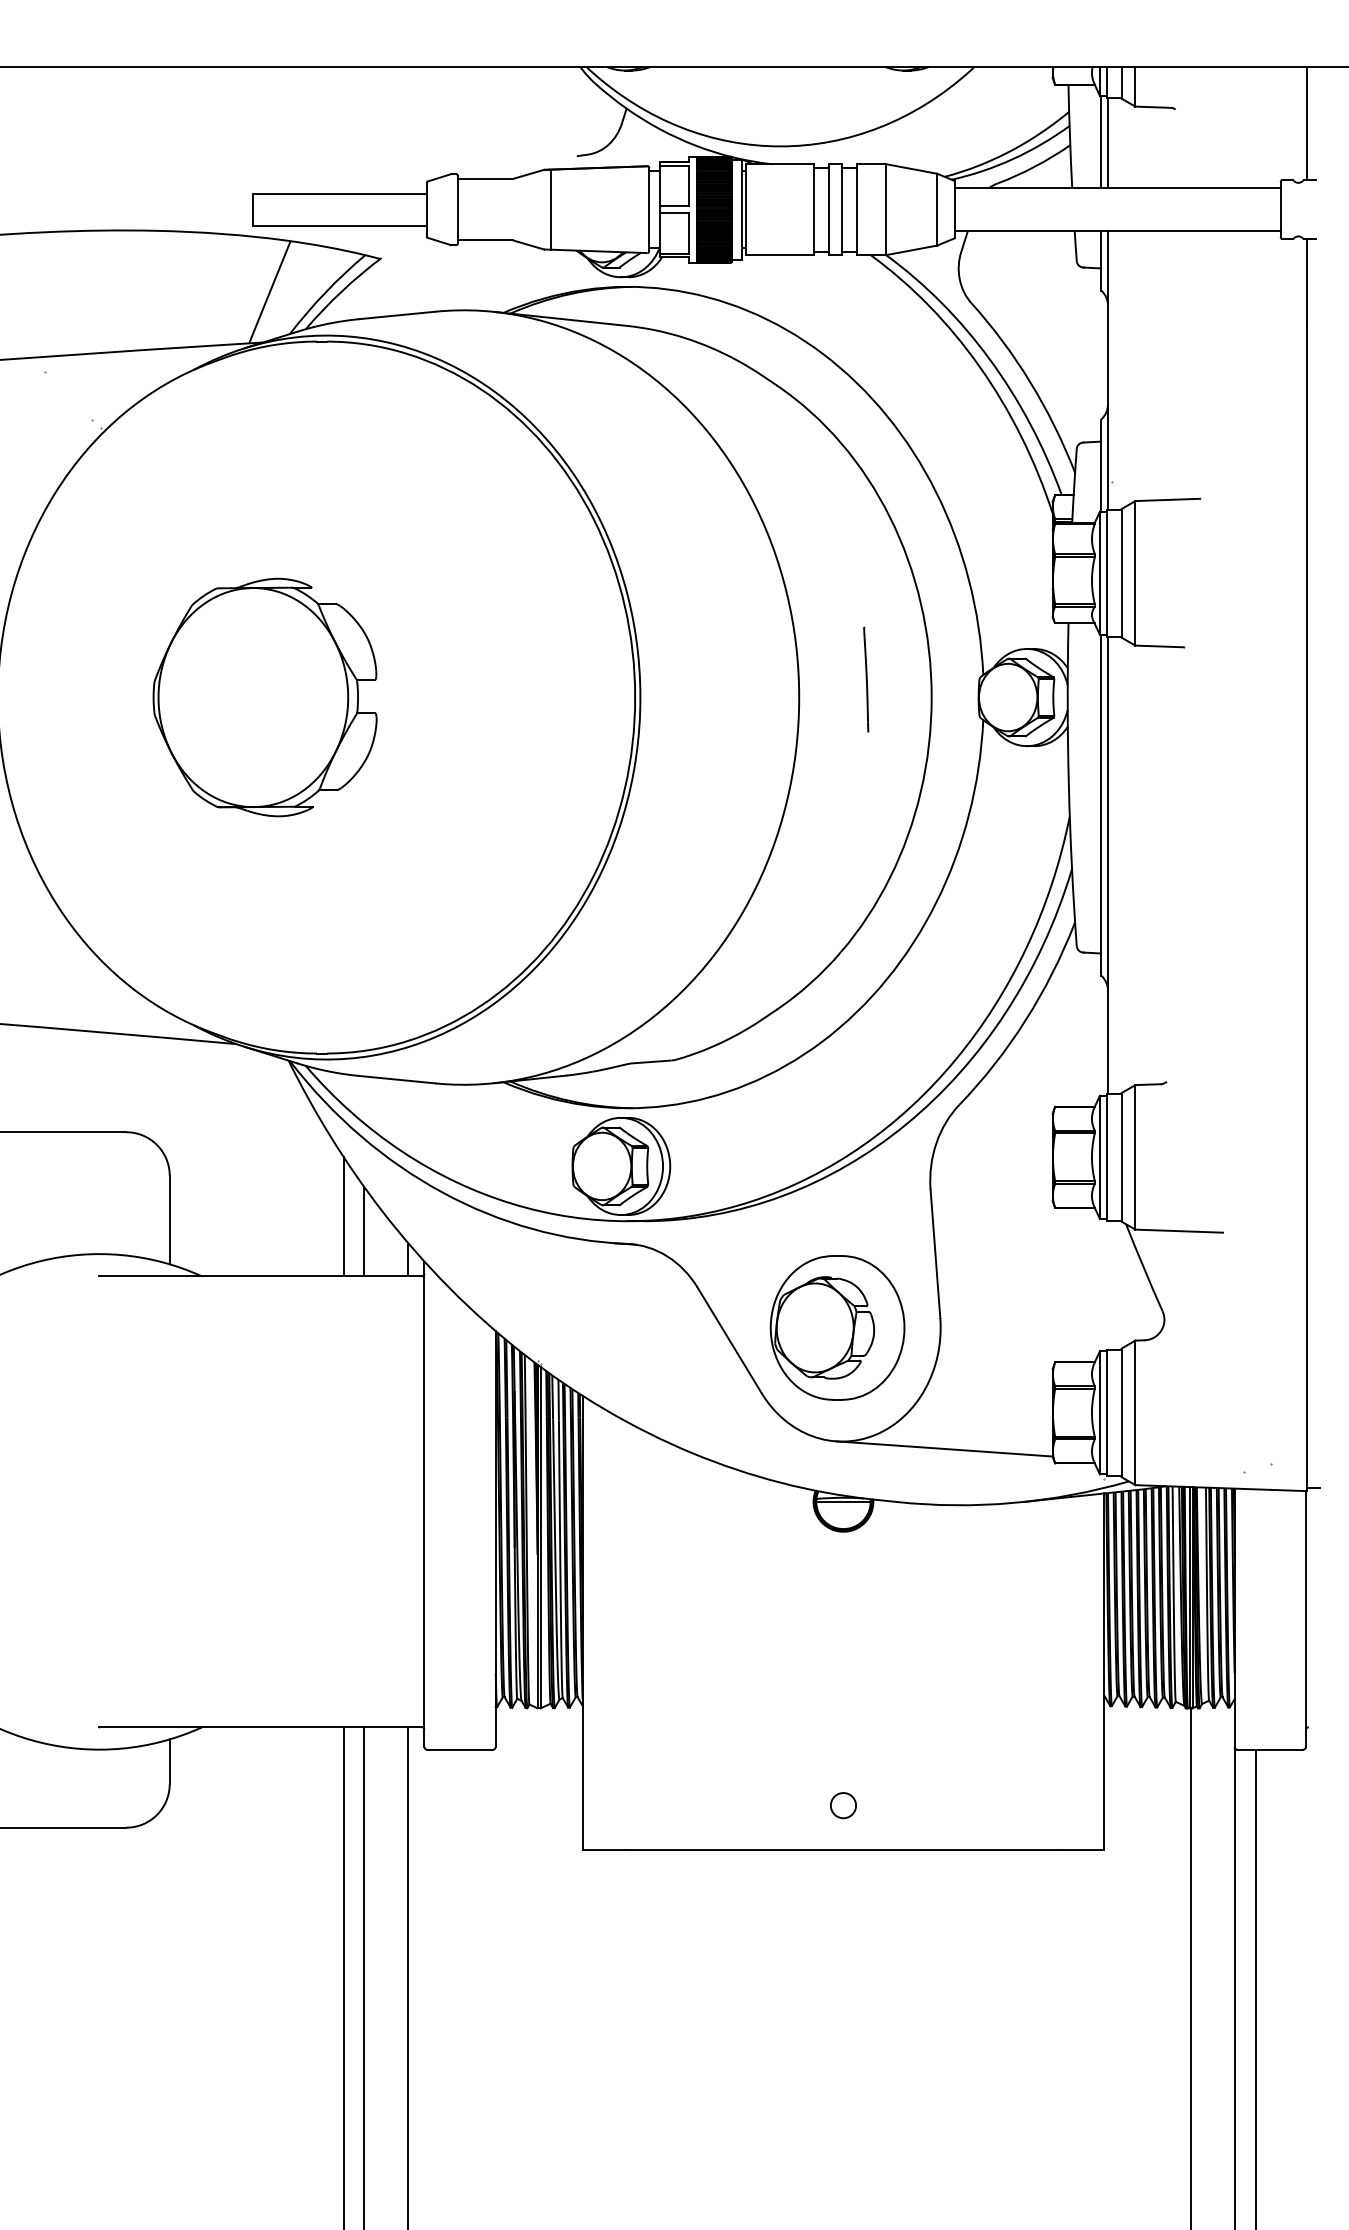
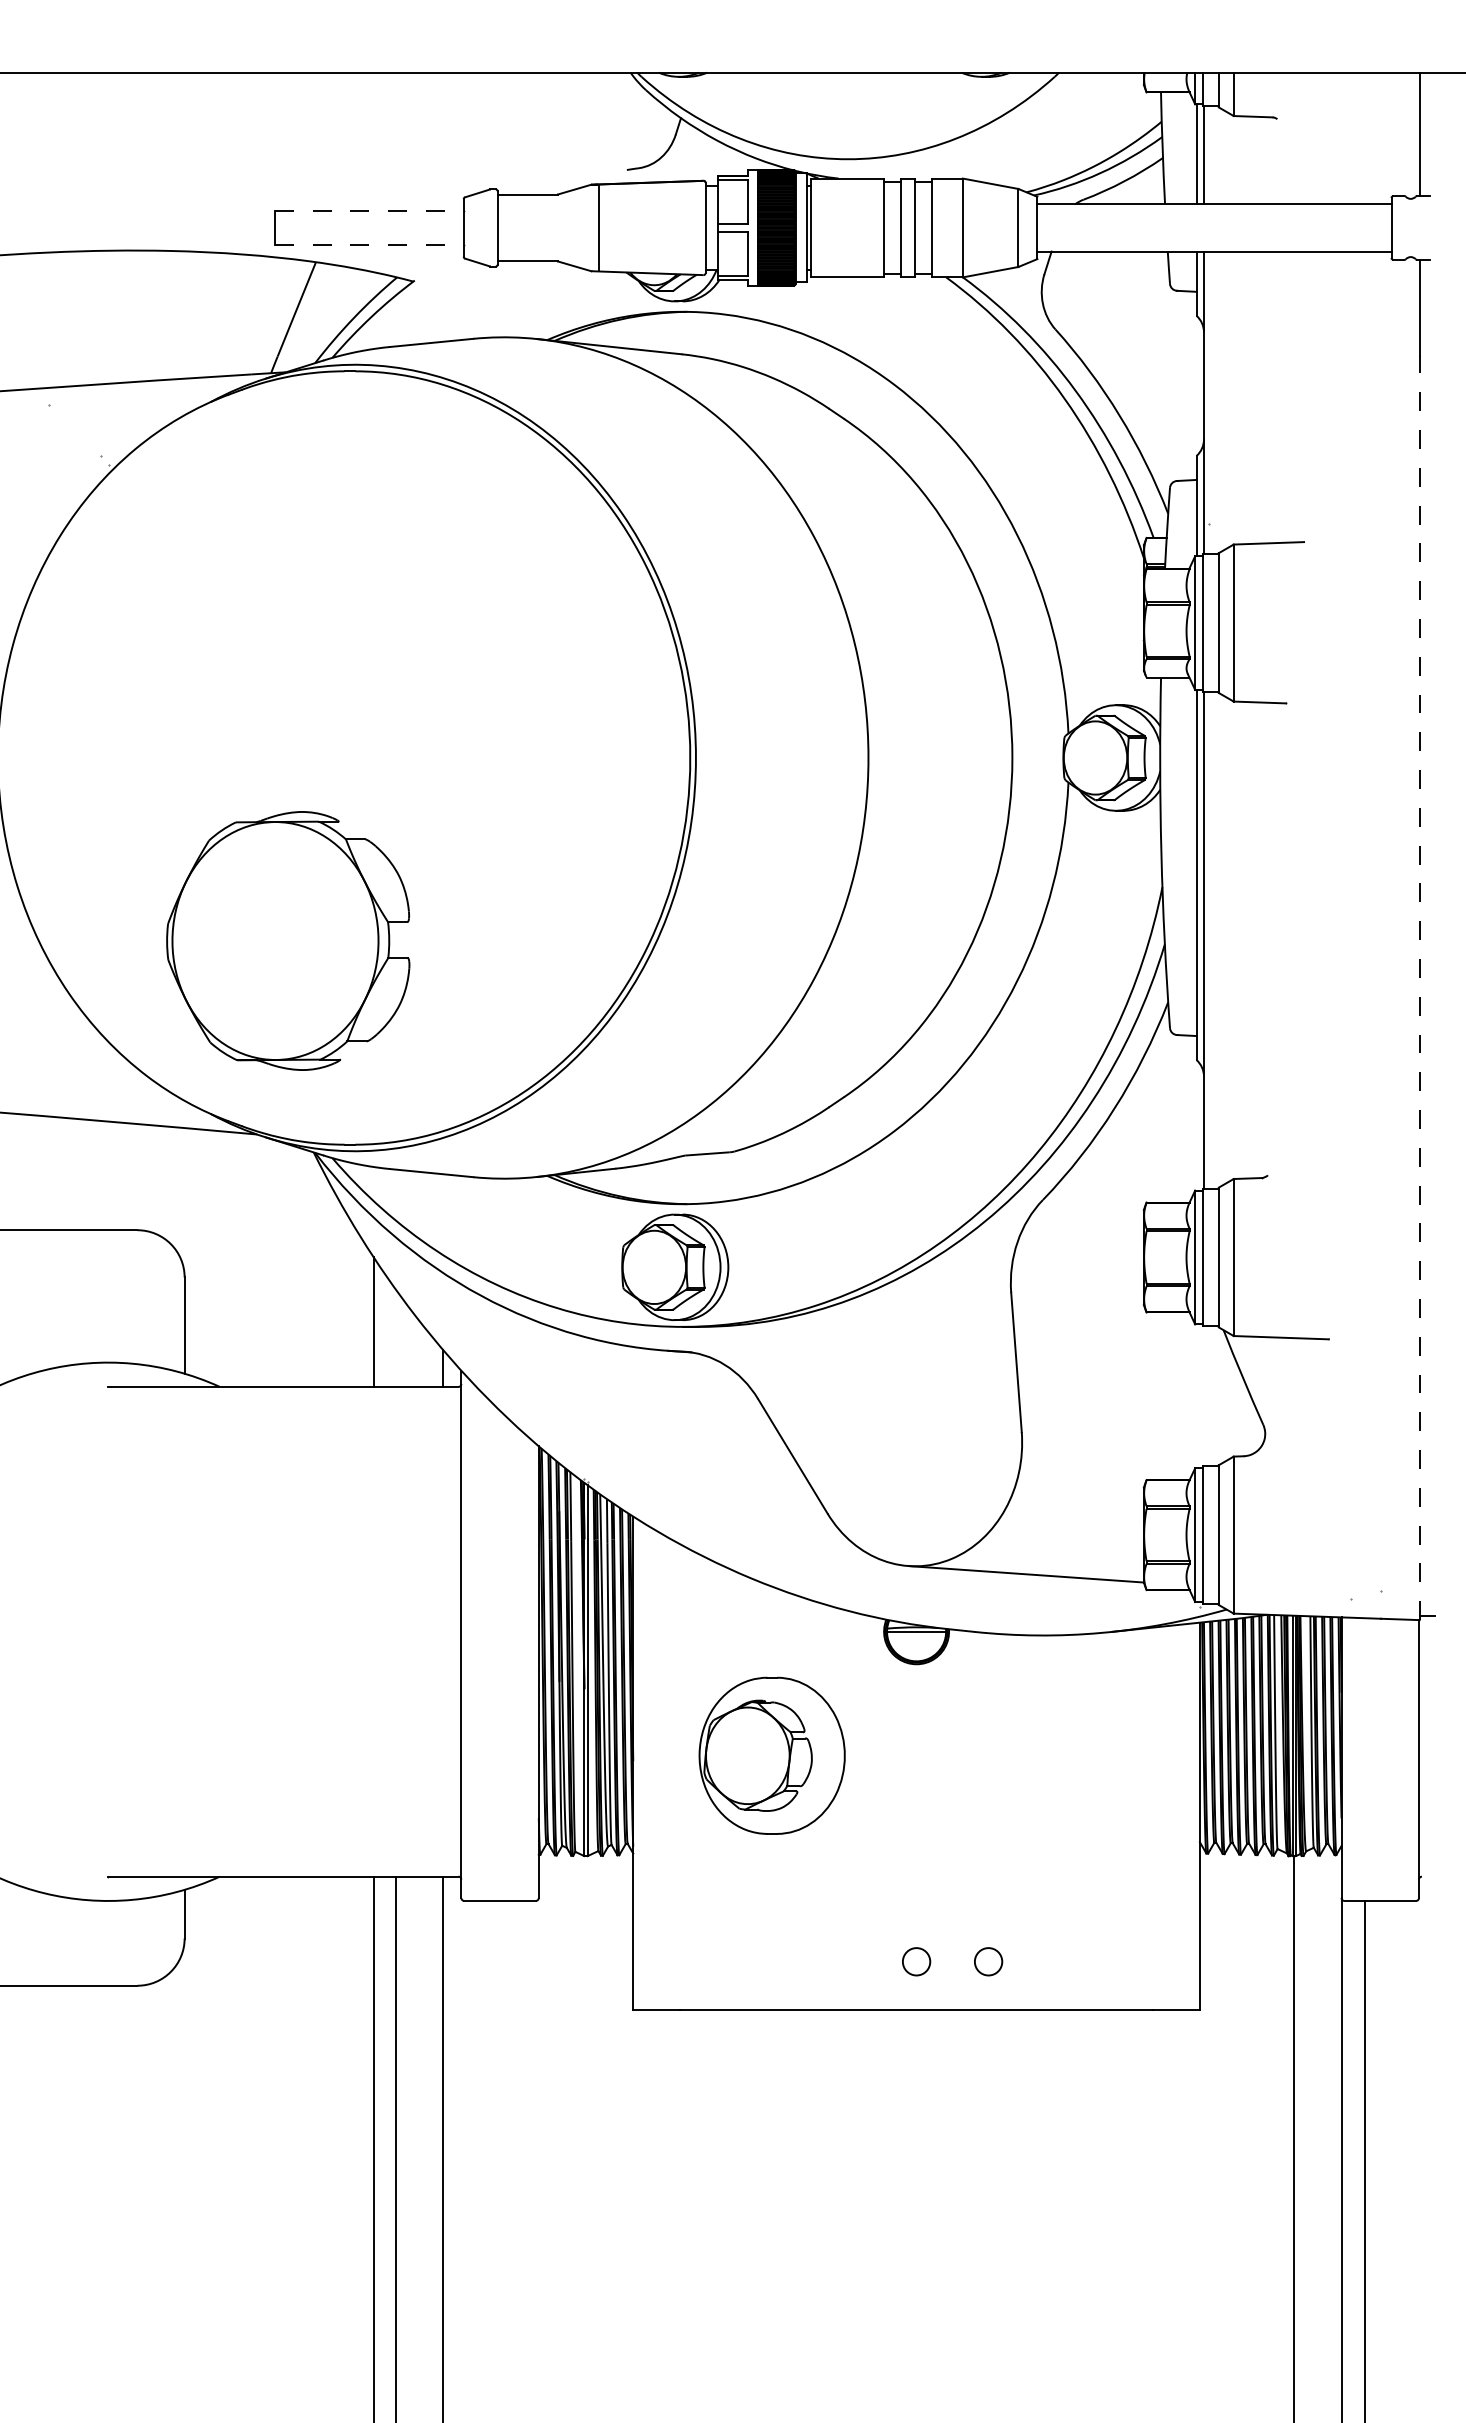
line: (339, 193) -> (369, 210), solid -> dashed
line: (339, 225) -> (369, 245), solid -> dashed
line: (866, 679) -> (941, 738), removed
part: (265, 697) -> (288, 940), moved
line: (1306, 908) -> (1419, 987), solid -> dashed
line: (364, 1231) -> (396, 1338), removed
part: (836, 1327) -> (771, 1755), moved
circle: (909, 1805) -> (988, 1961), added

